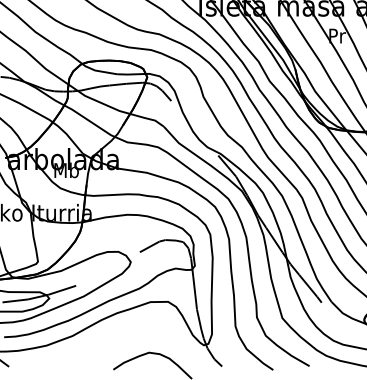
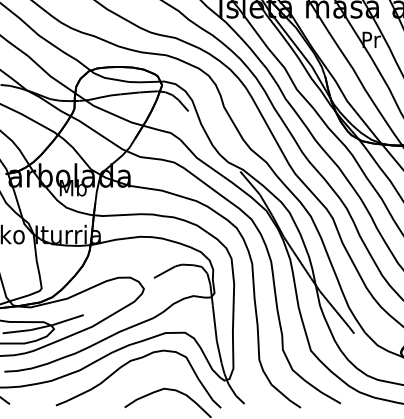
curve: (117, 329) -> (129, 363), added

